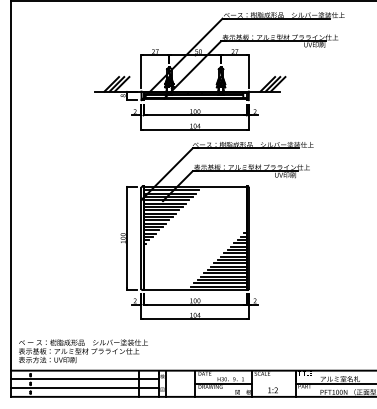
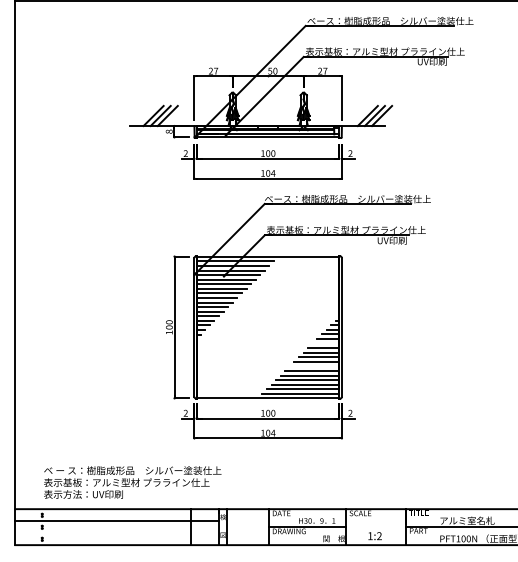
line: (236, 250) -> (325, 343), removed
line: (228, 266) -> (314, 366), removed
text: (83, 351) -> (132, 482), moved
line: (84, 388) -> (116, 533), removed

